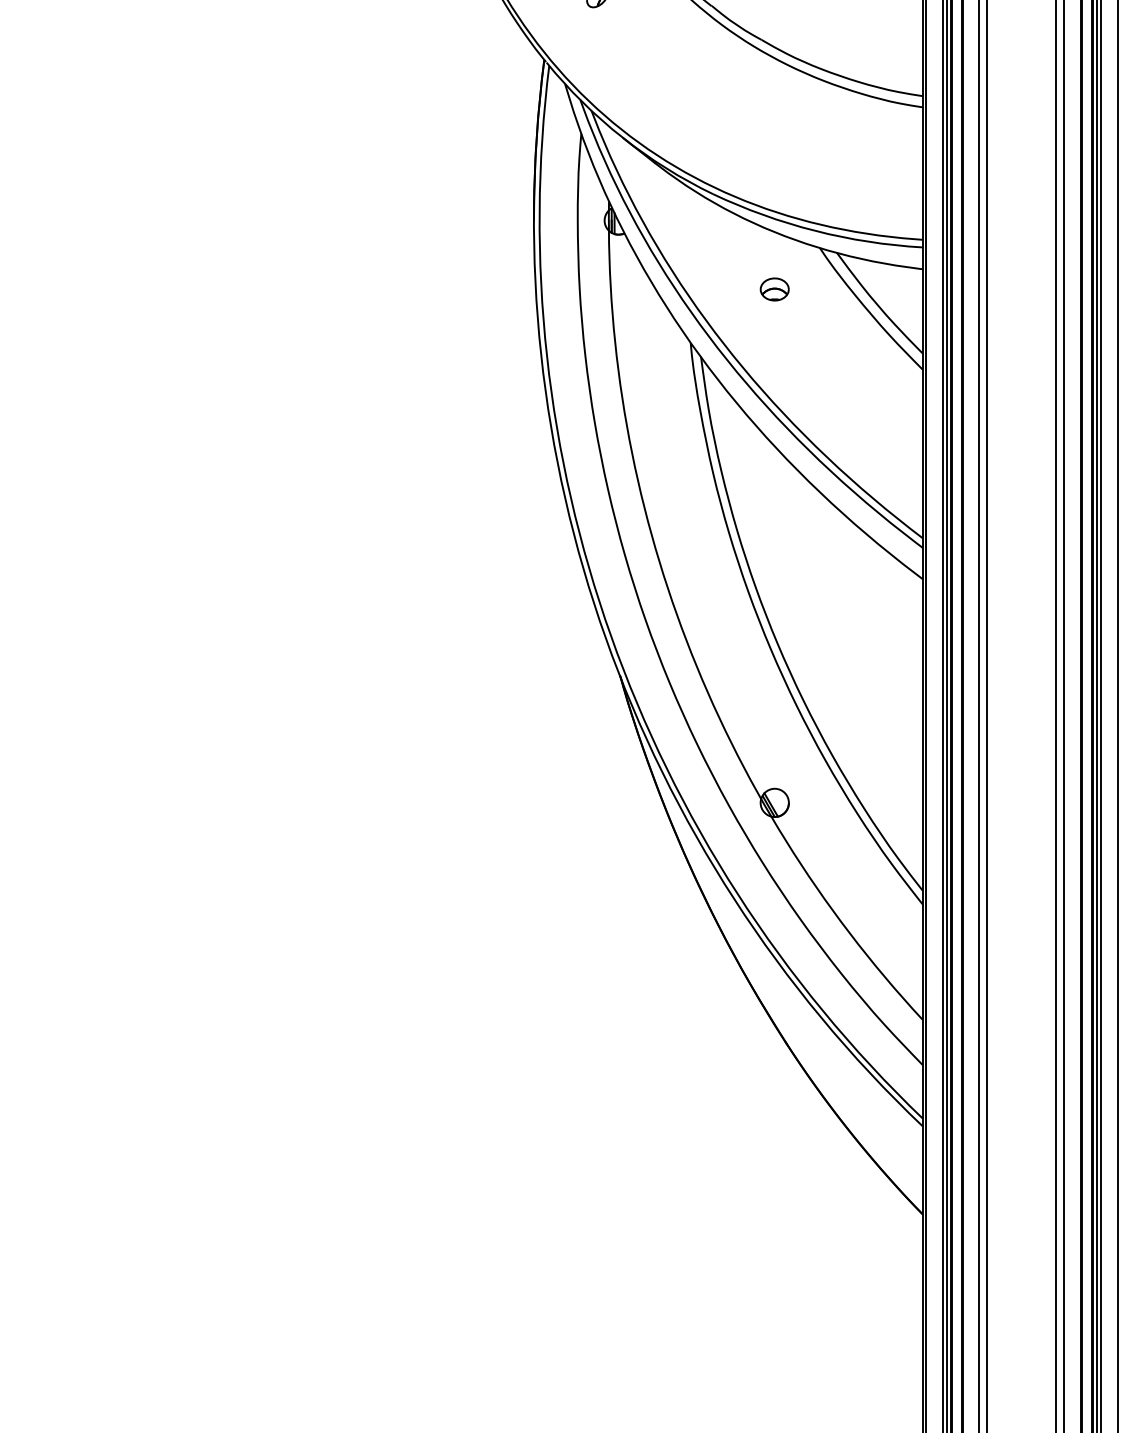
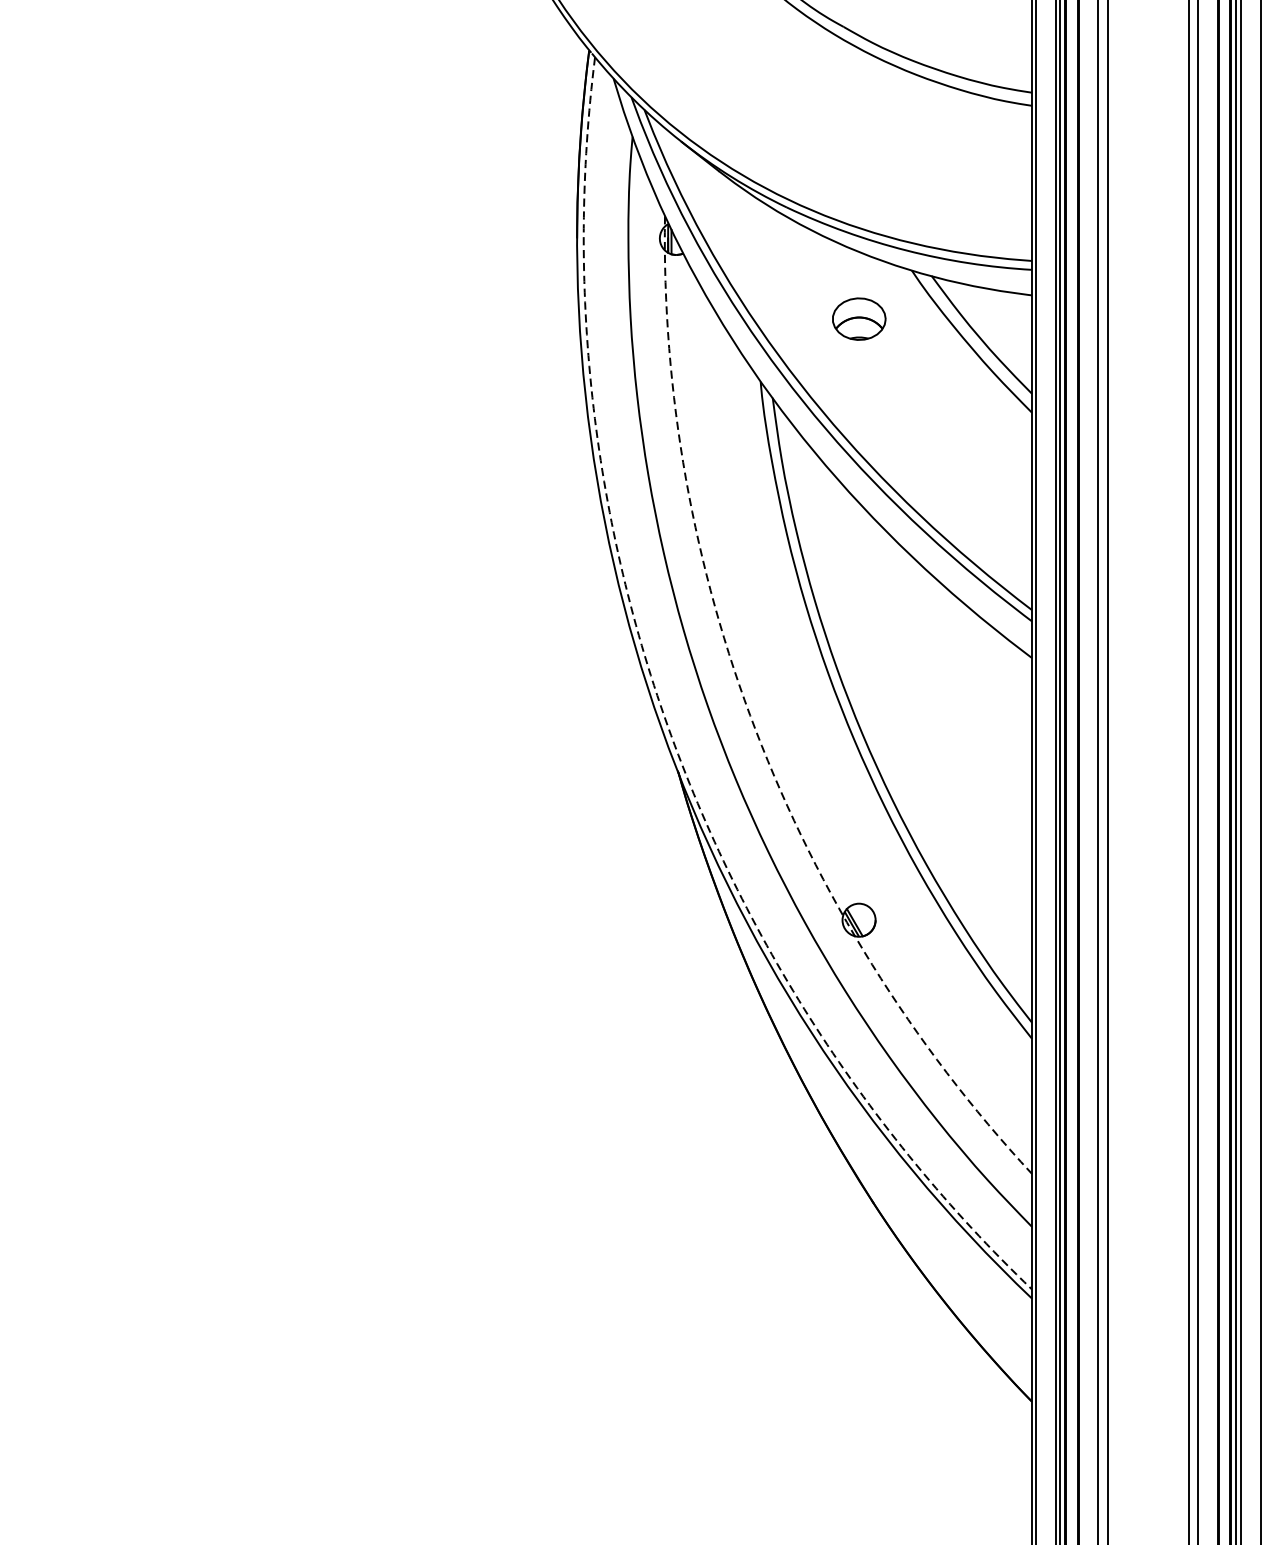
part: (774, 289) -> (858, 319), size x1.6
arc: (611, 636) -> (667, 725), solid -> dashed
arc: (686, 640) -> (755, 730), solid -> dashed

